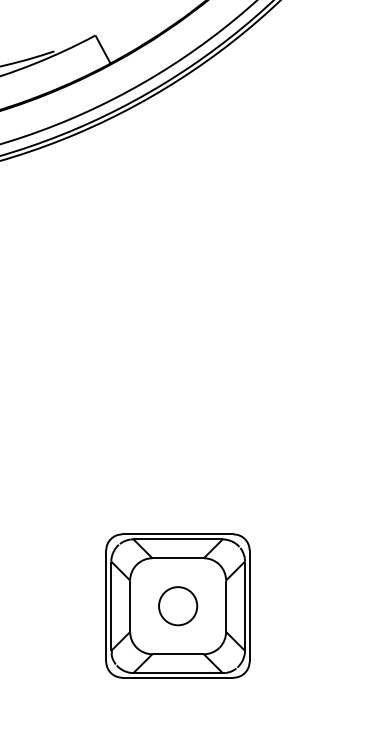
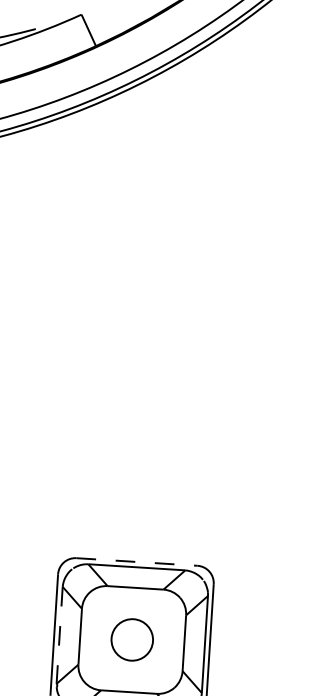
line: (177, 534) -> (136, 562), solid -> dashed
line: (111, 606) -> (59, 635), solid -> dashed

